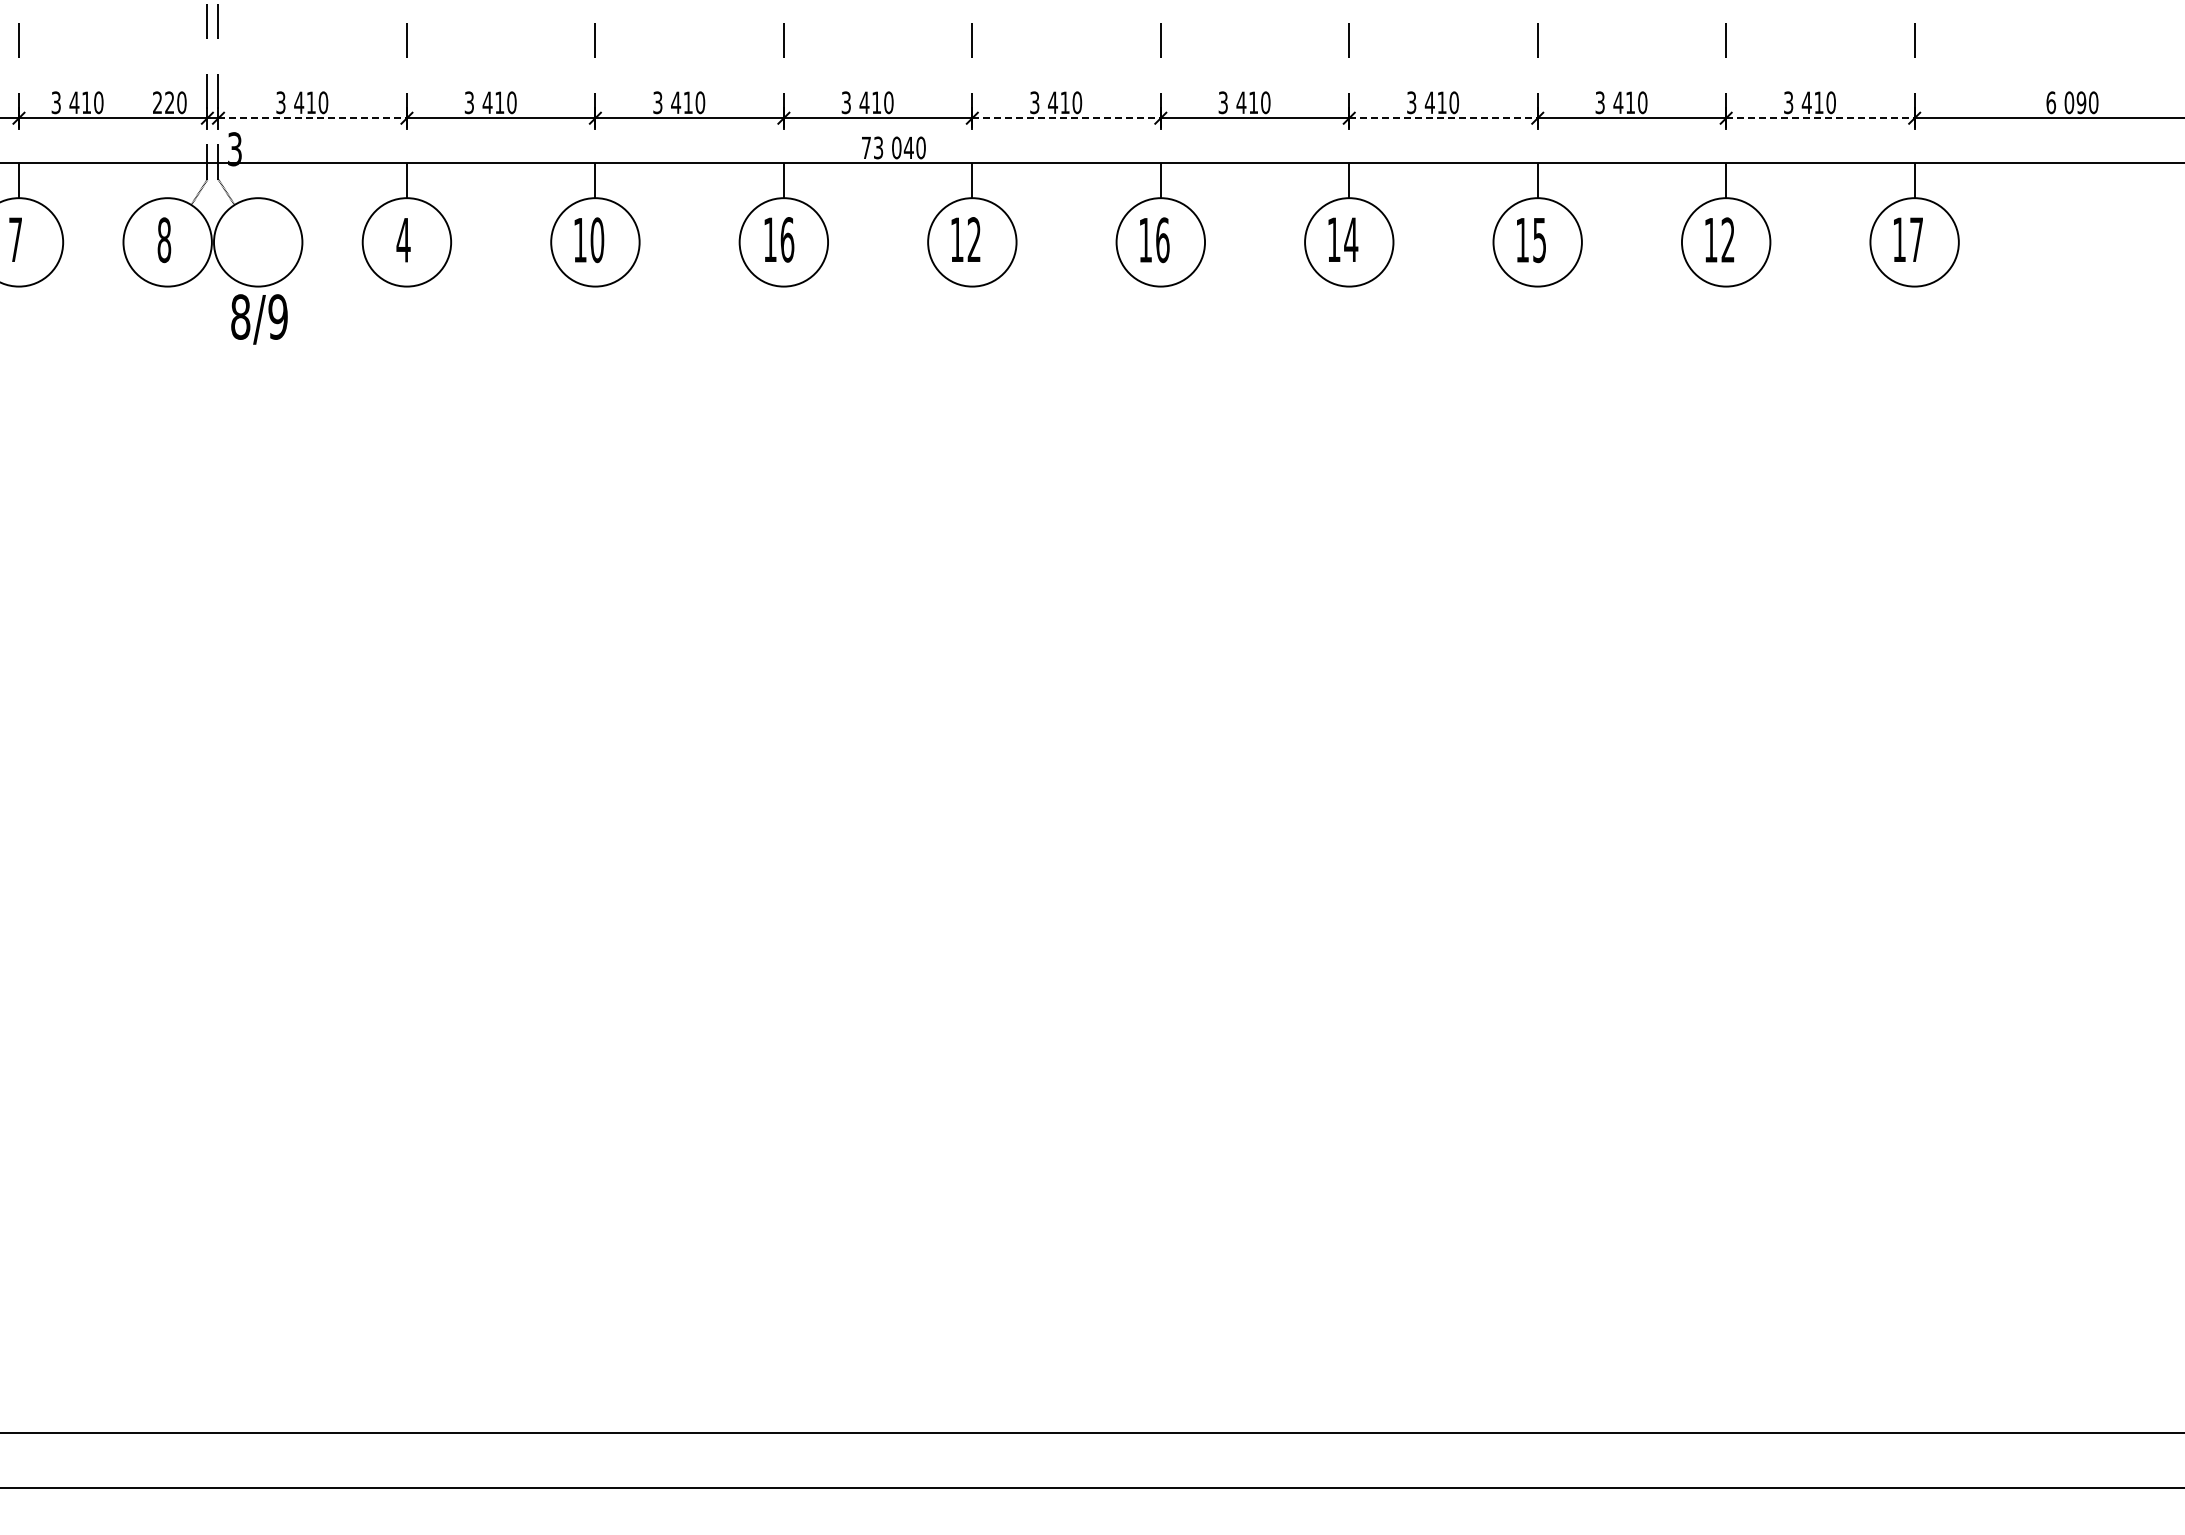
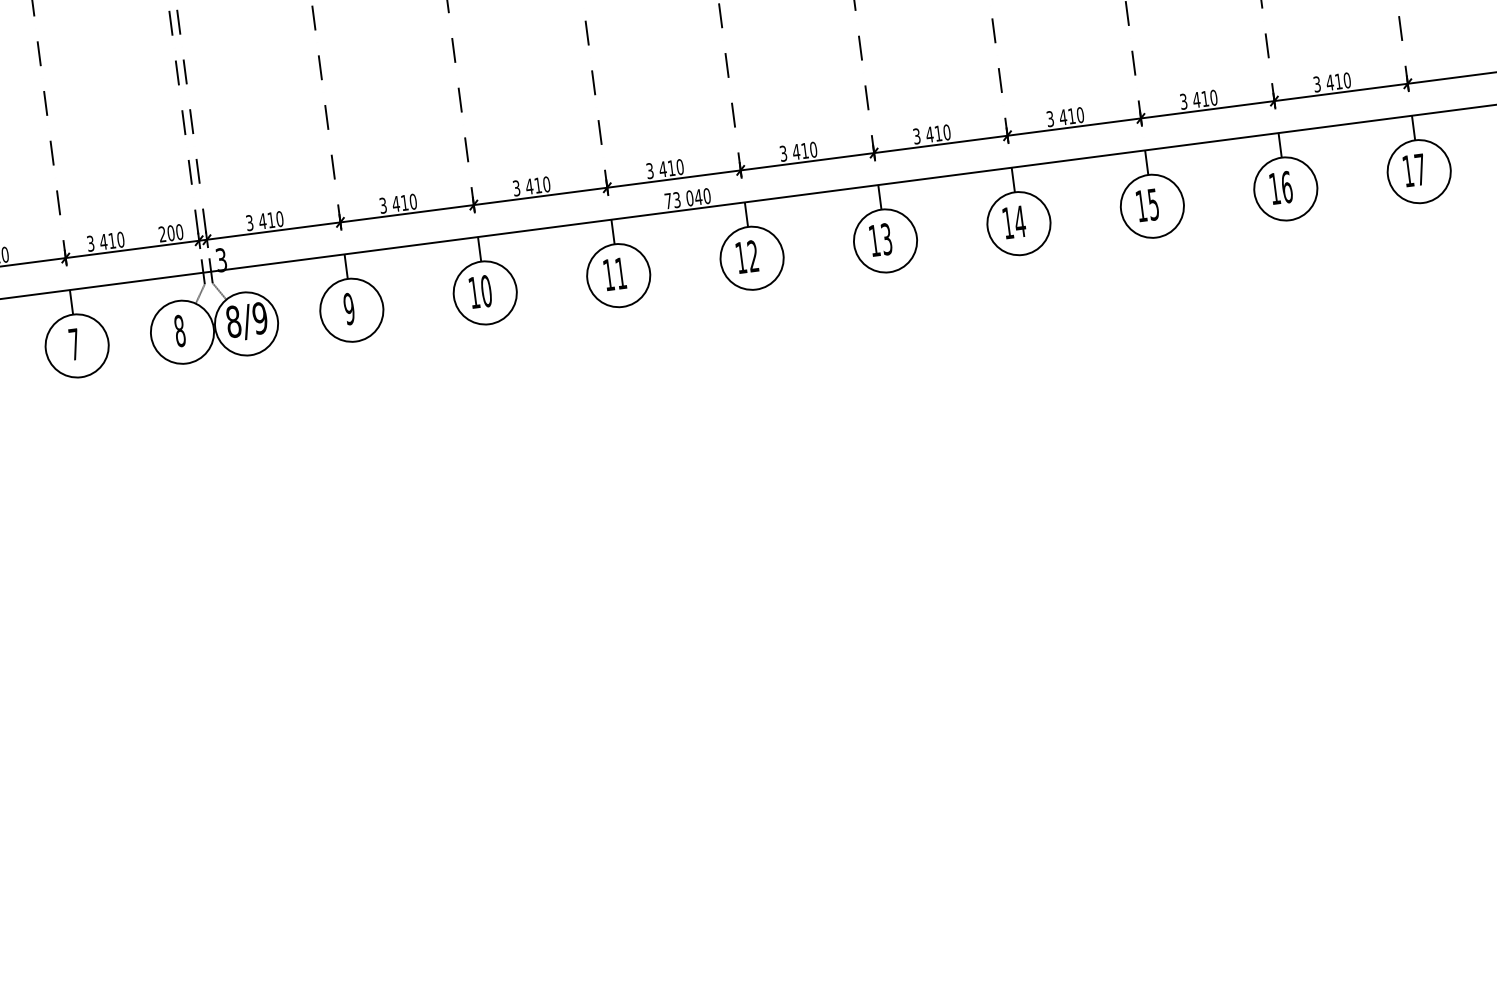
text: (169, 102) -> (170, 233), 220 -> 200
line: (313, 118) -> (274, 231), dashed -> solid
line: (1067, 118) -> (808, 161), dashed -> solid
line: (1444, 118) -> (1075, 127), dashed -> solid
line: (1820, 118) -> (1341, 92), dashed -> solid
text: (787, 239) -> (621, 273), 16 -> 11
text: (403, 240) -> (349, 309), 4 -> 9
text: (1162, 240) -> (886, 239), 16 -> 13
text: (1728, 240) -> (1287, 187), 12 -> 16
text: (259, 319) -> (247, 321), moved

